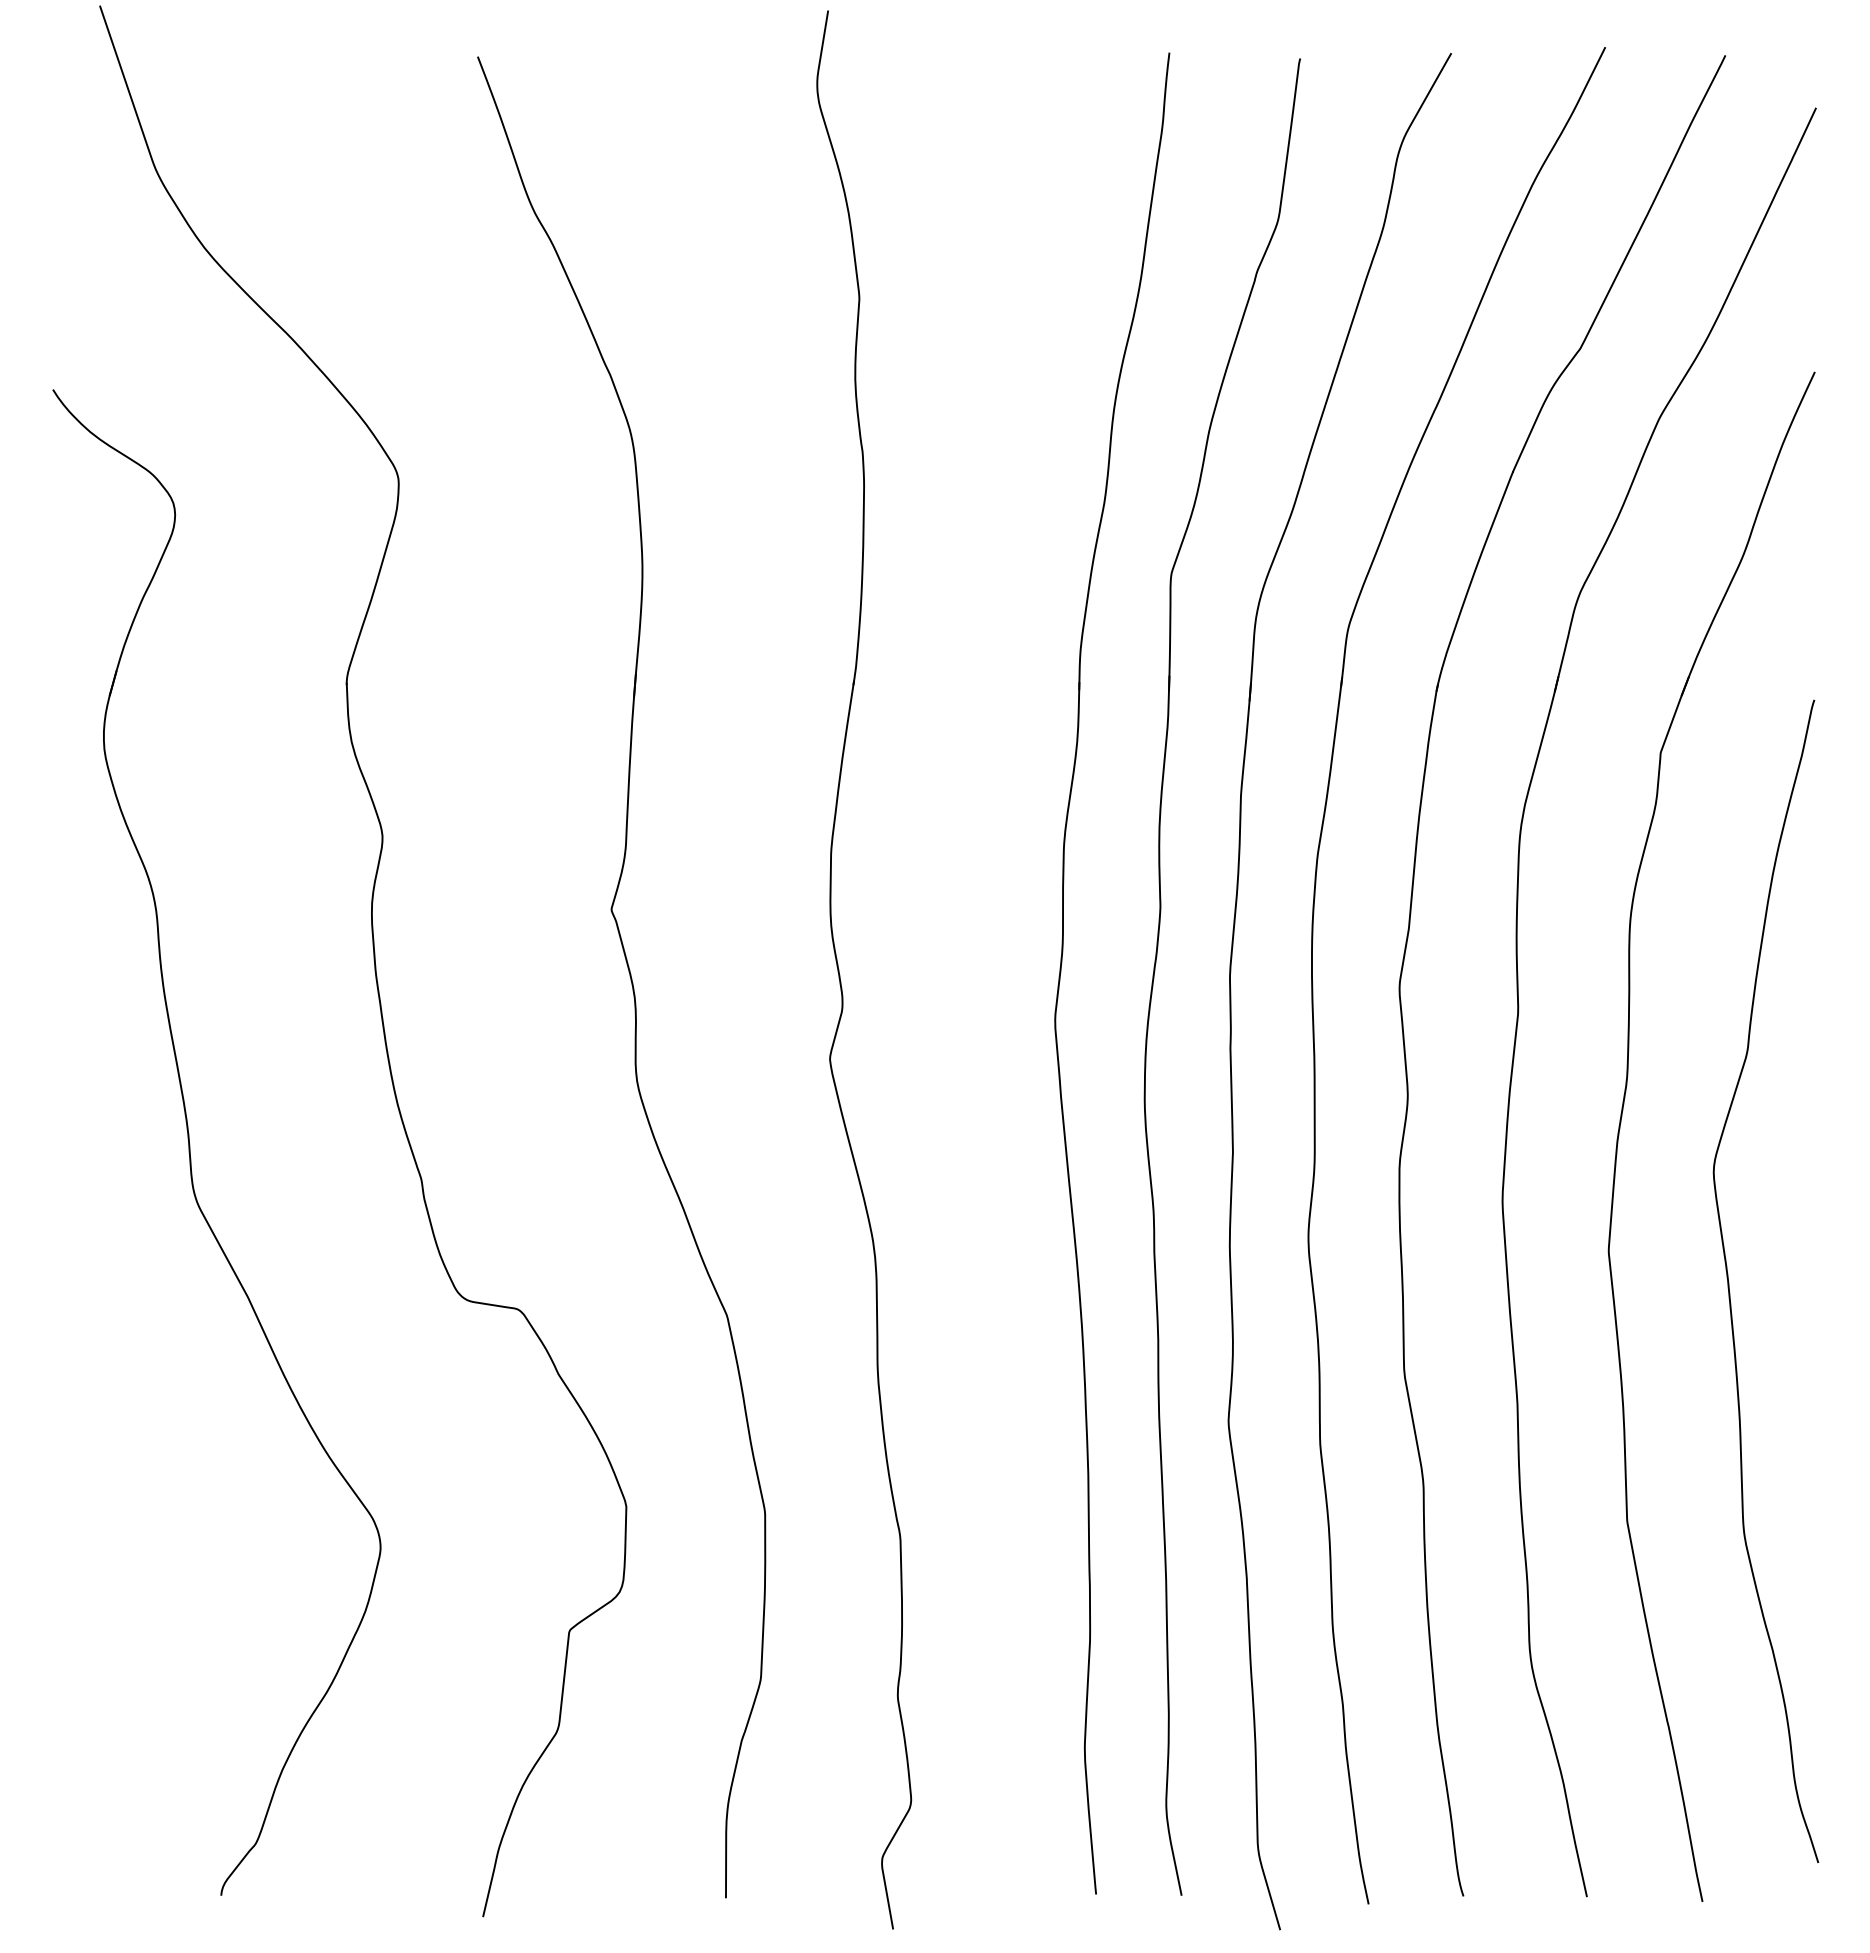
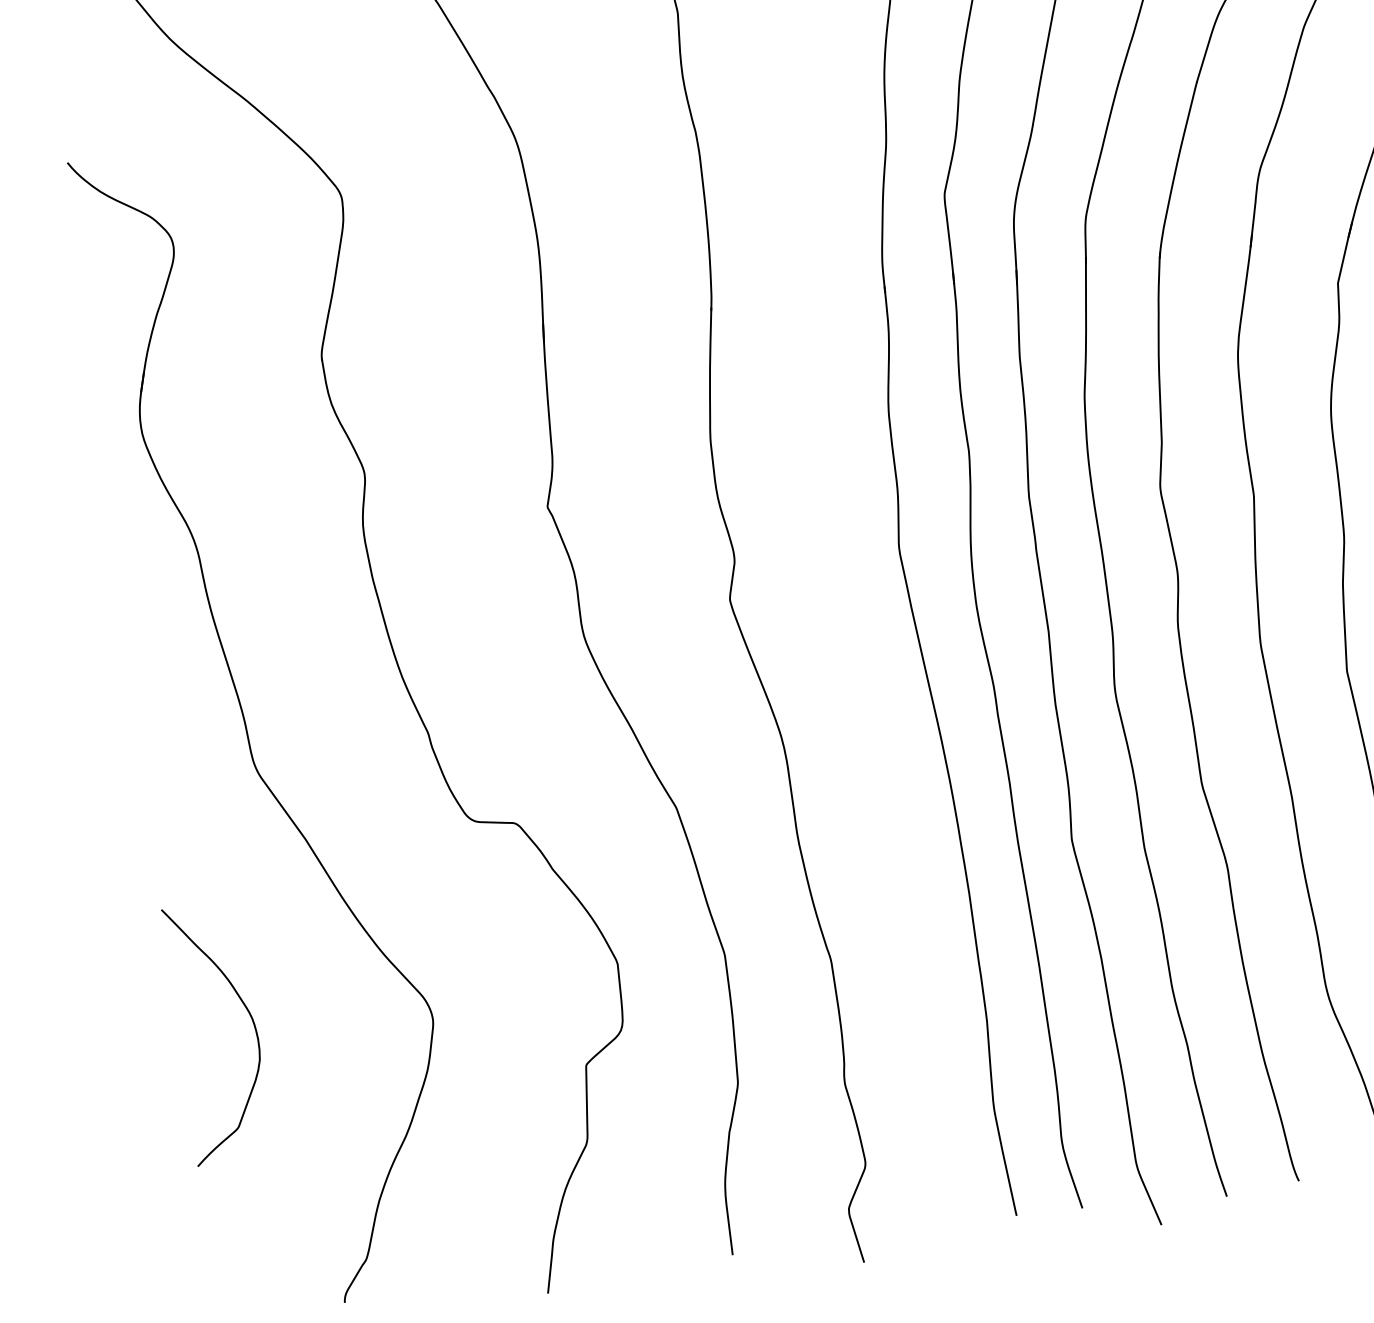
curve: (148, 1518) -> (251, 1020), added

